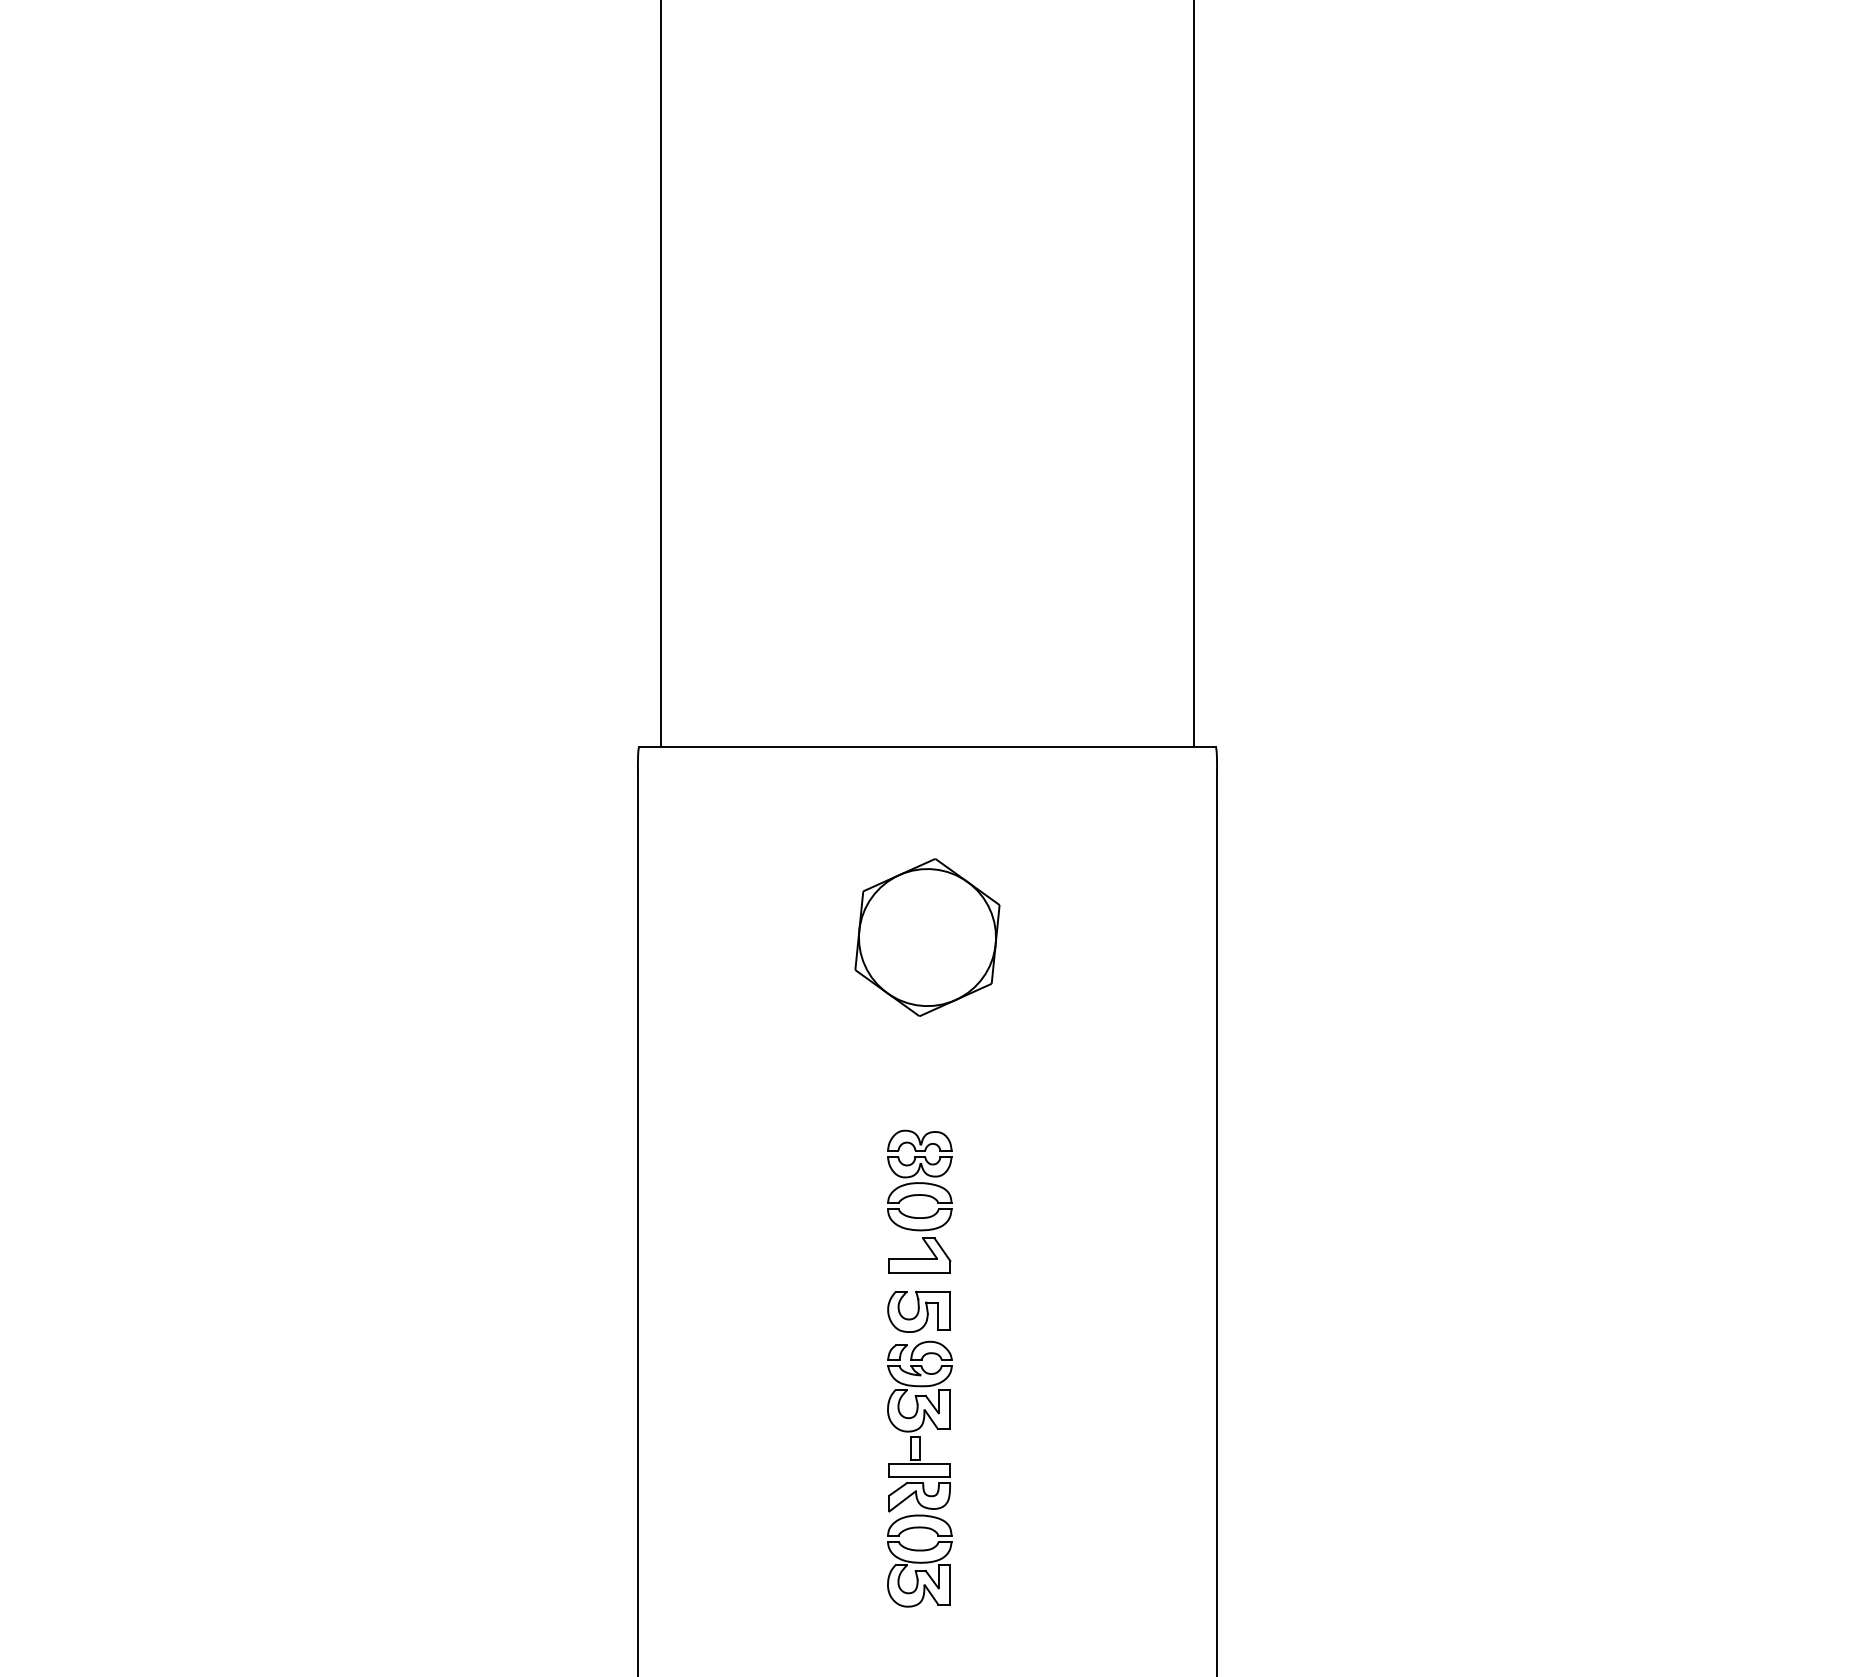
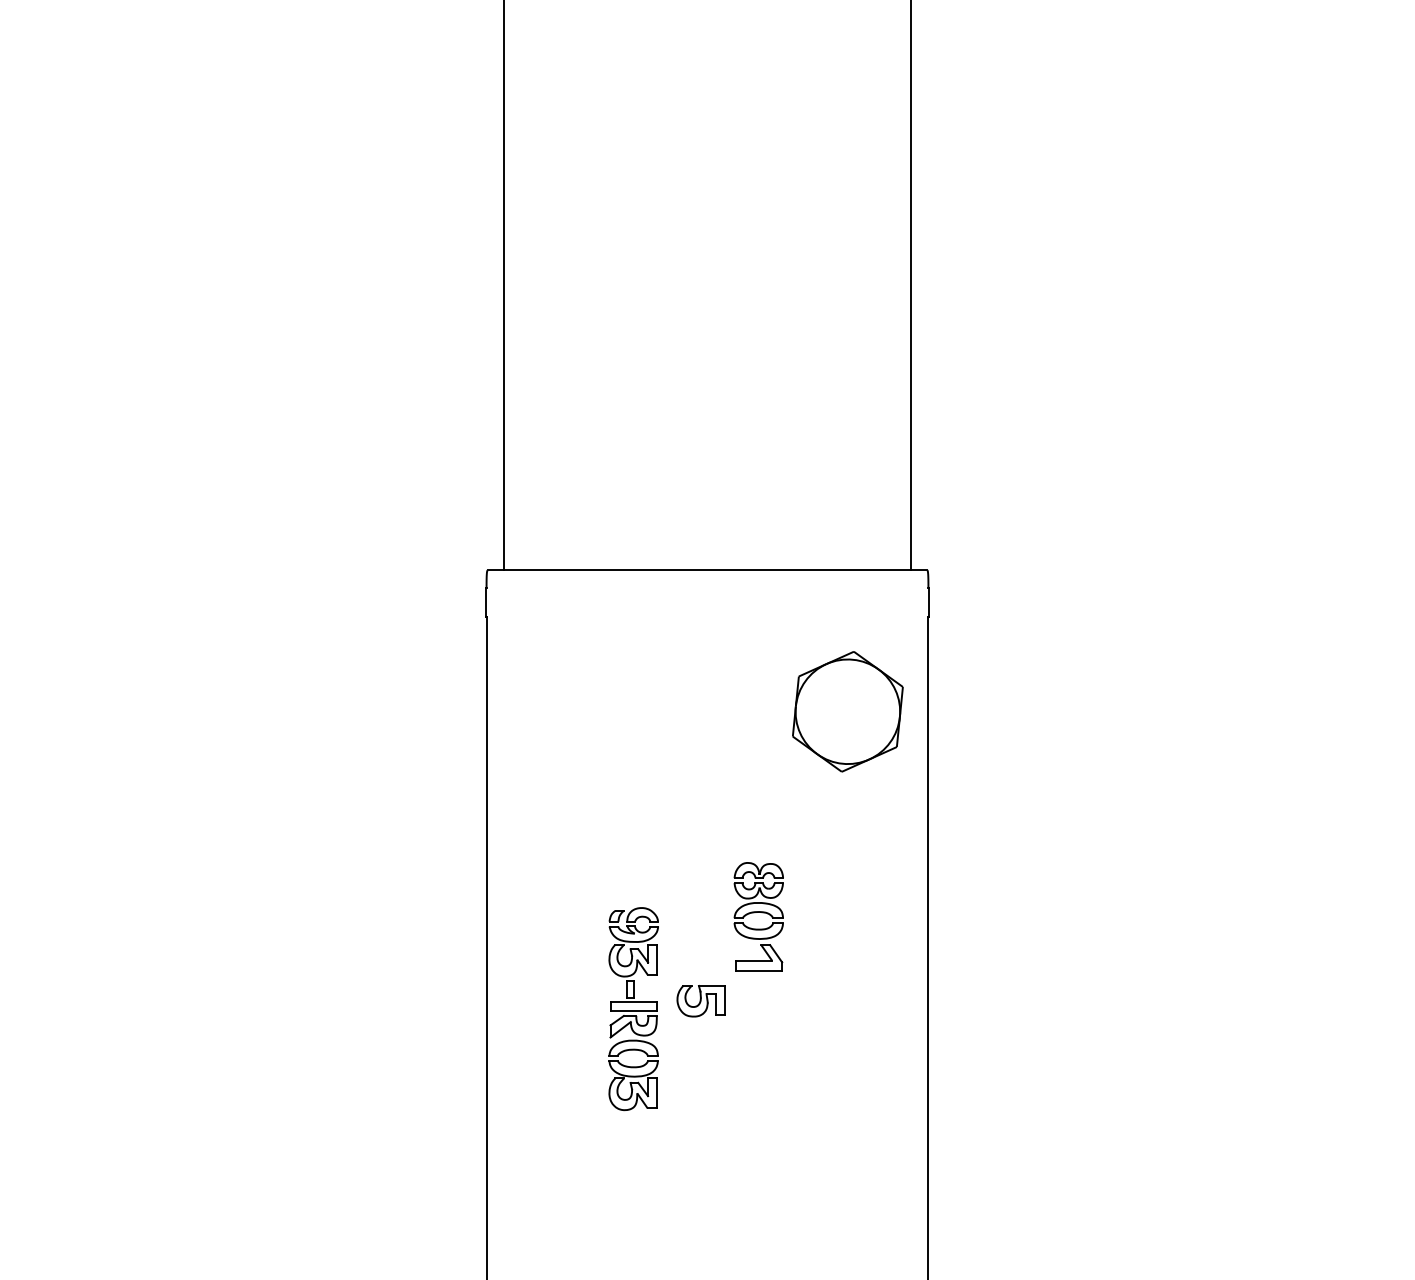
part: (927, 937) -> (847, 711), moved
part: (919, 1201) -> (758, 916), moved
part: (919, 1473) -> (633, 1008), moved

